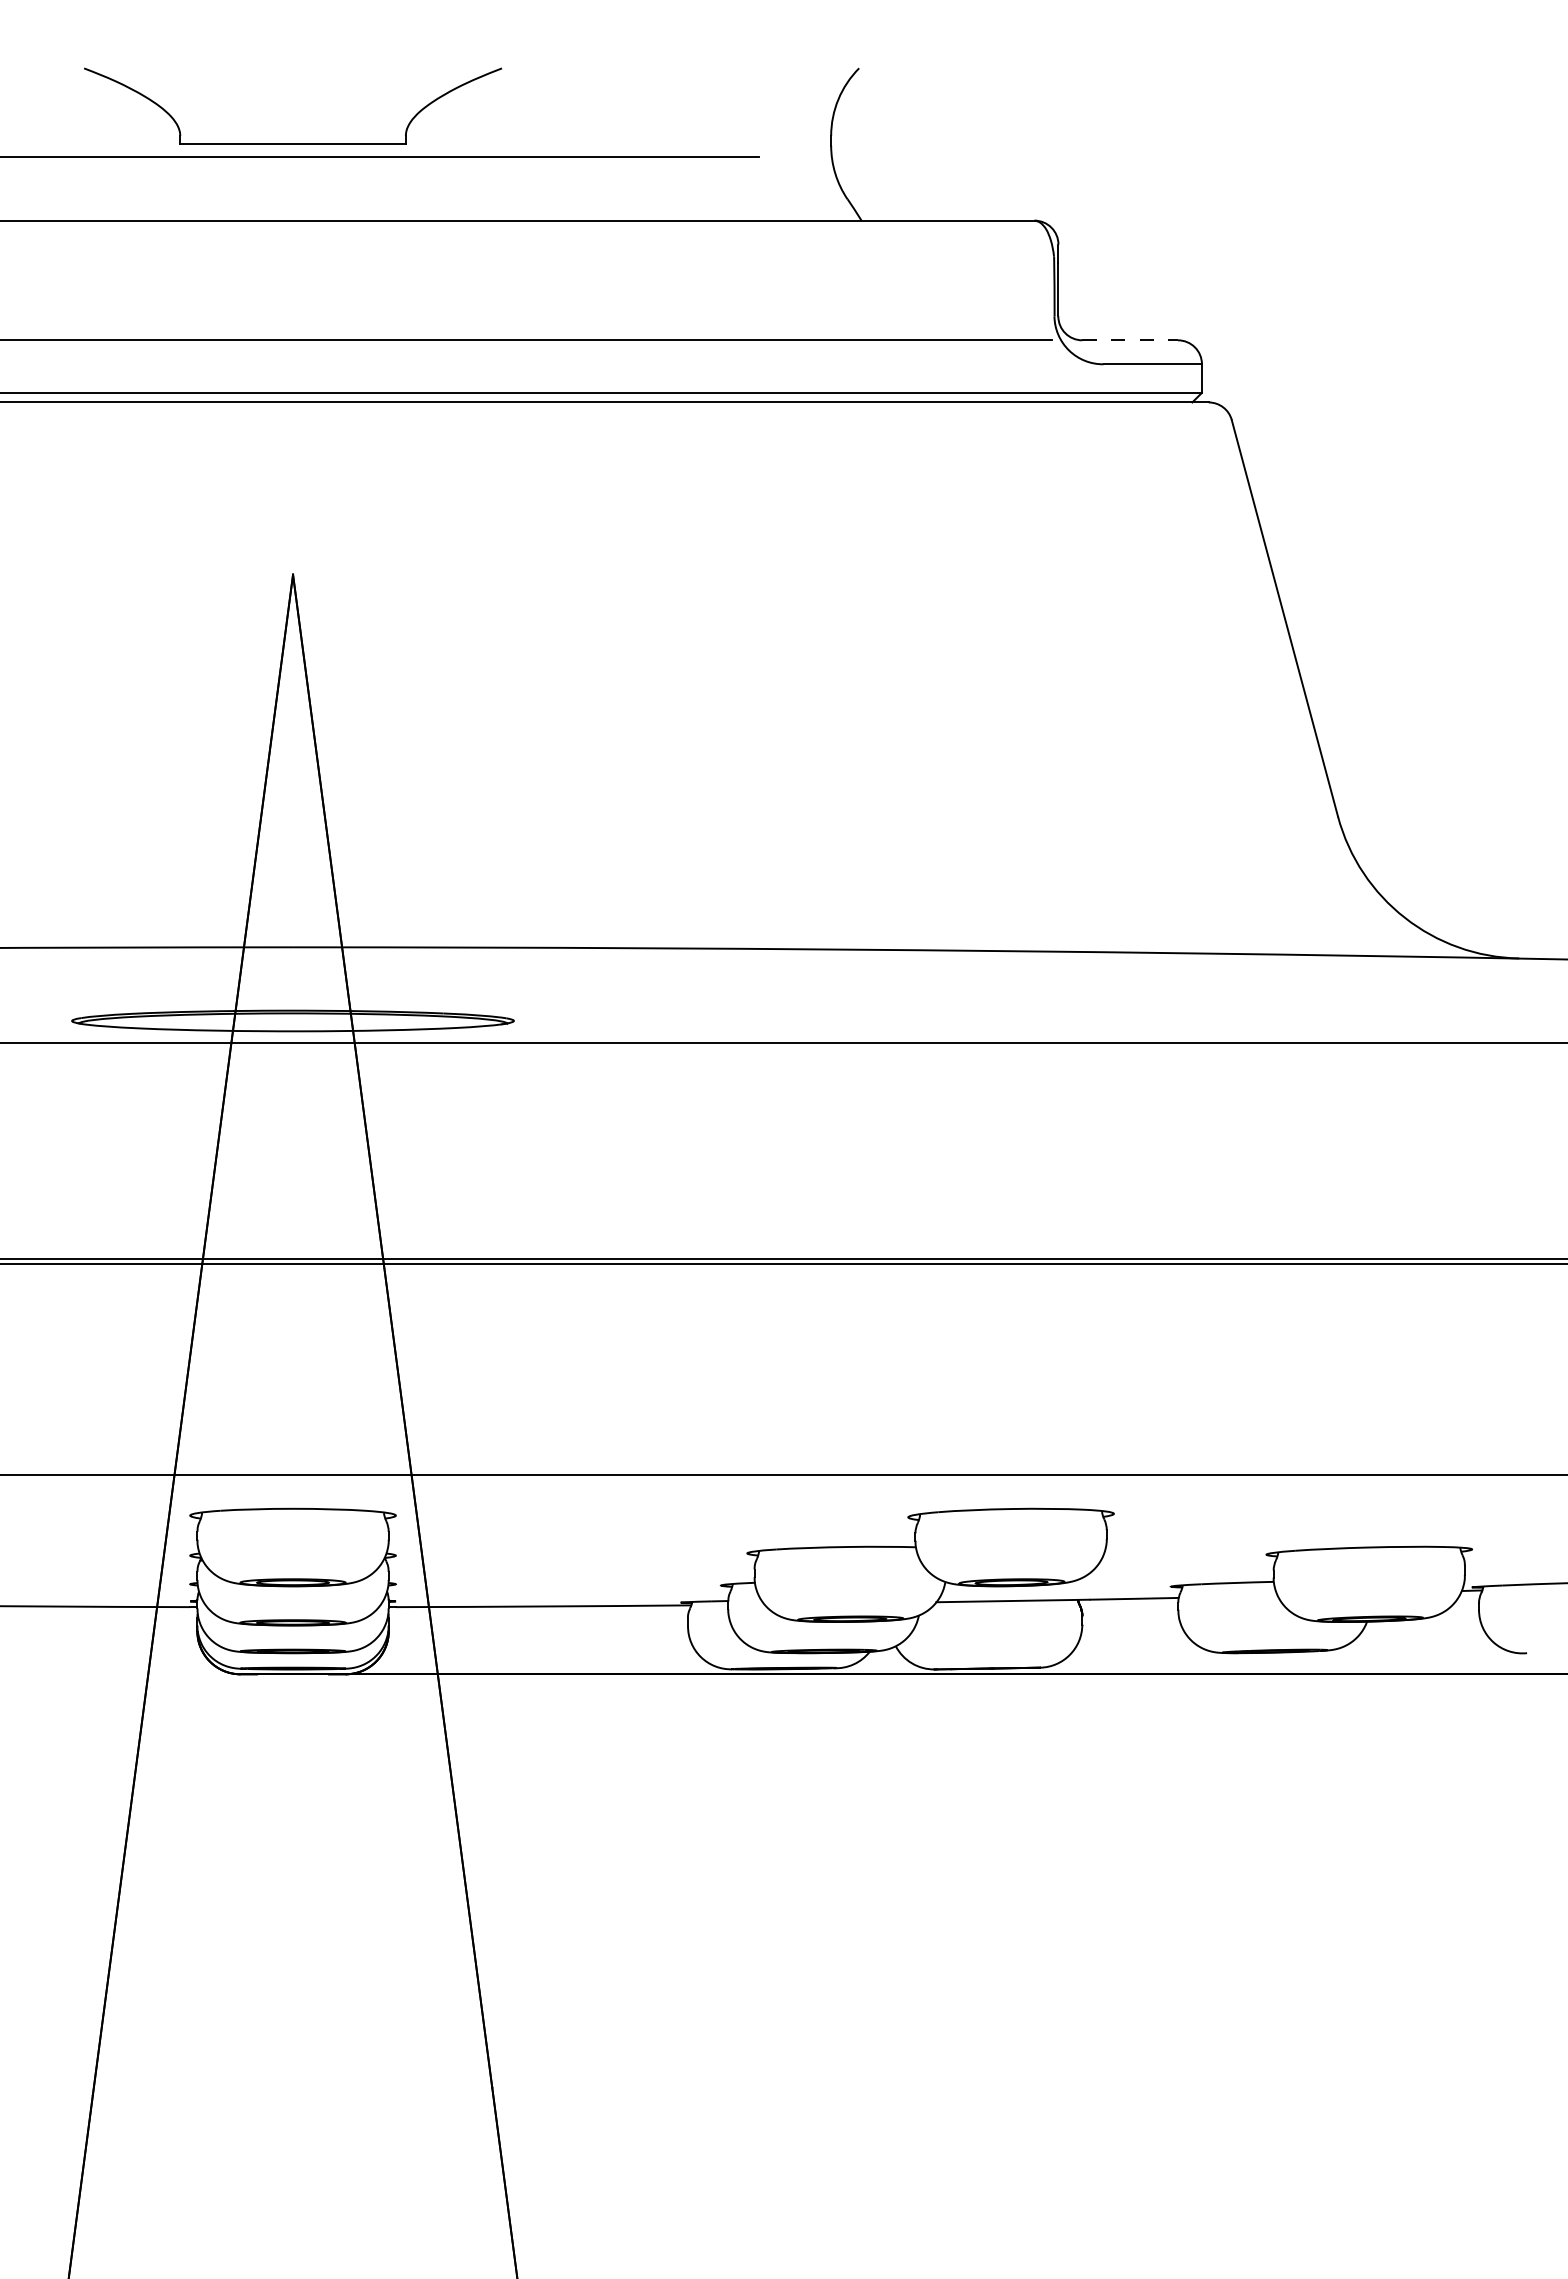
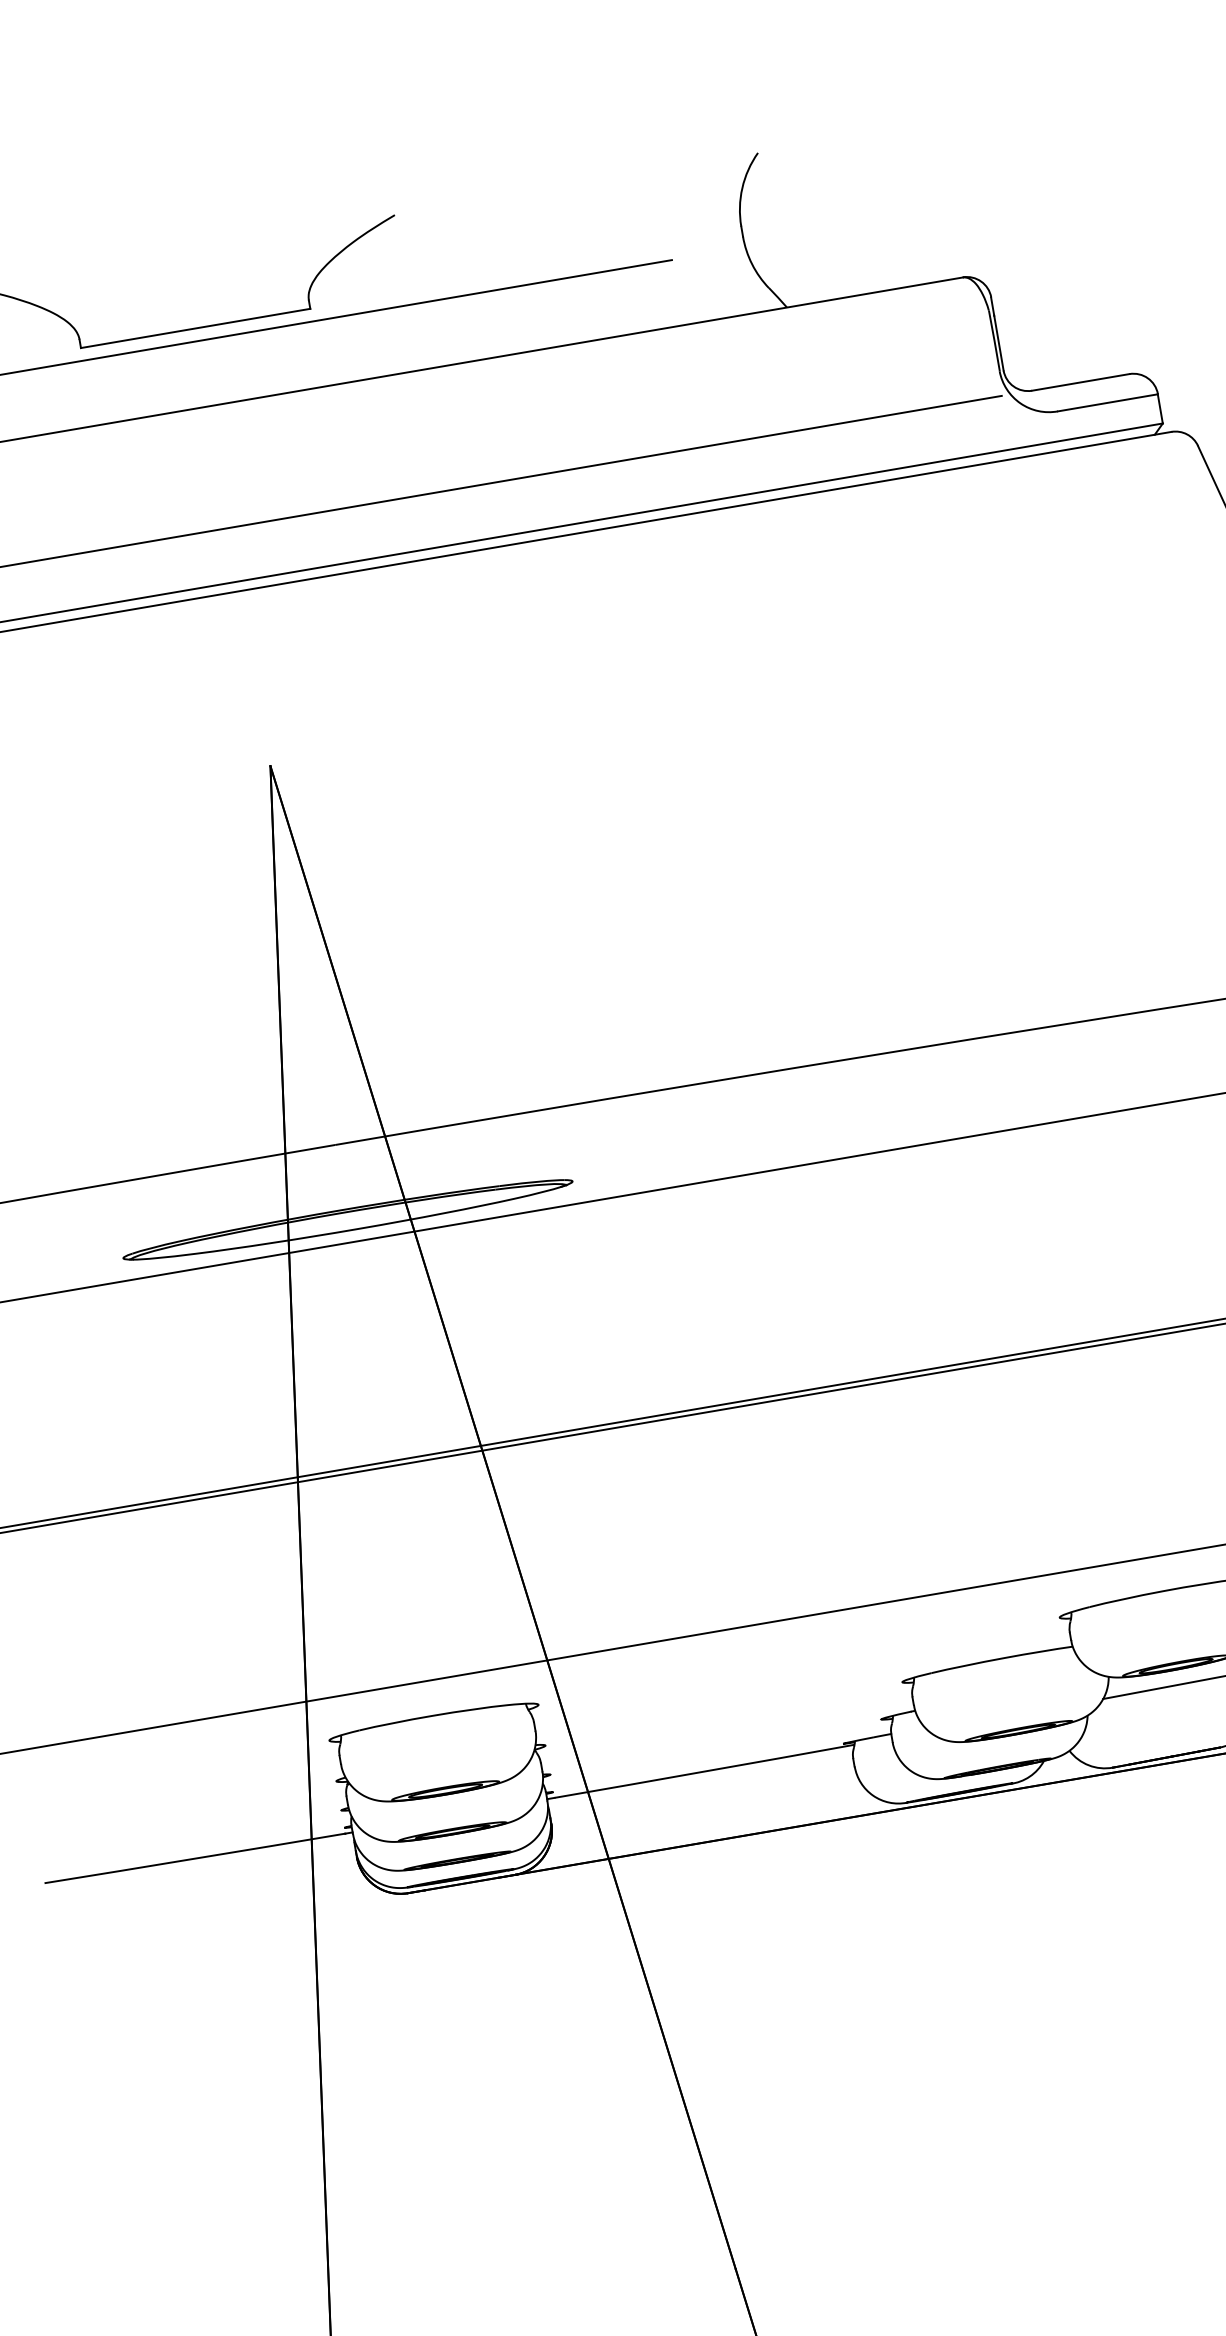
line: (1130, 340) -> (1081, 382), dashed -> solid

